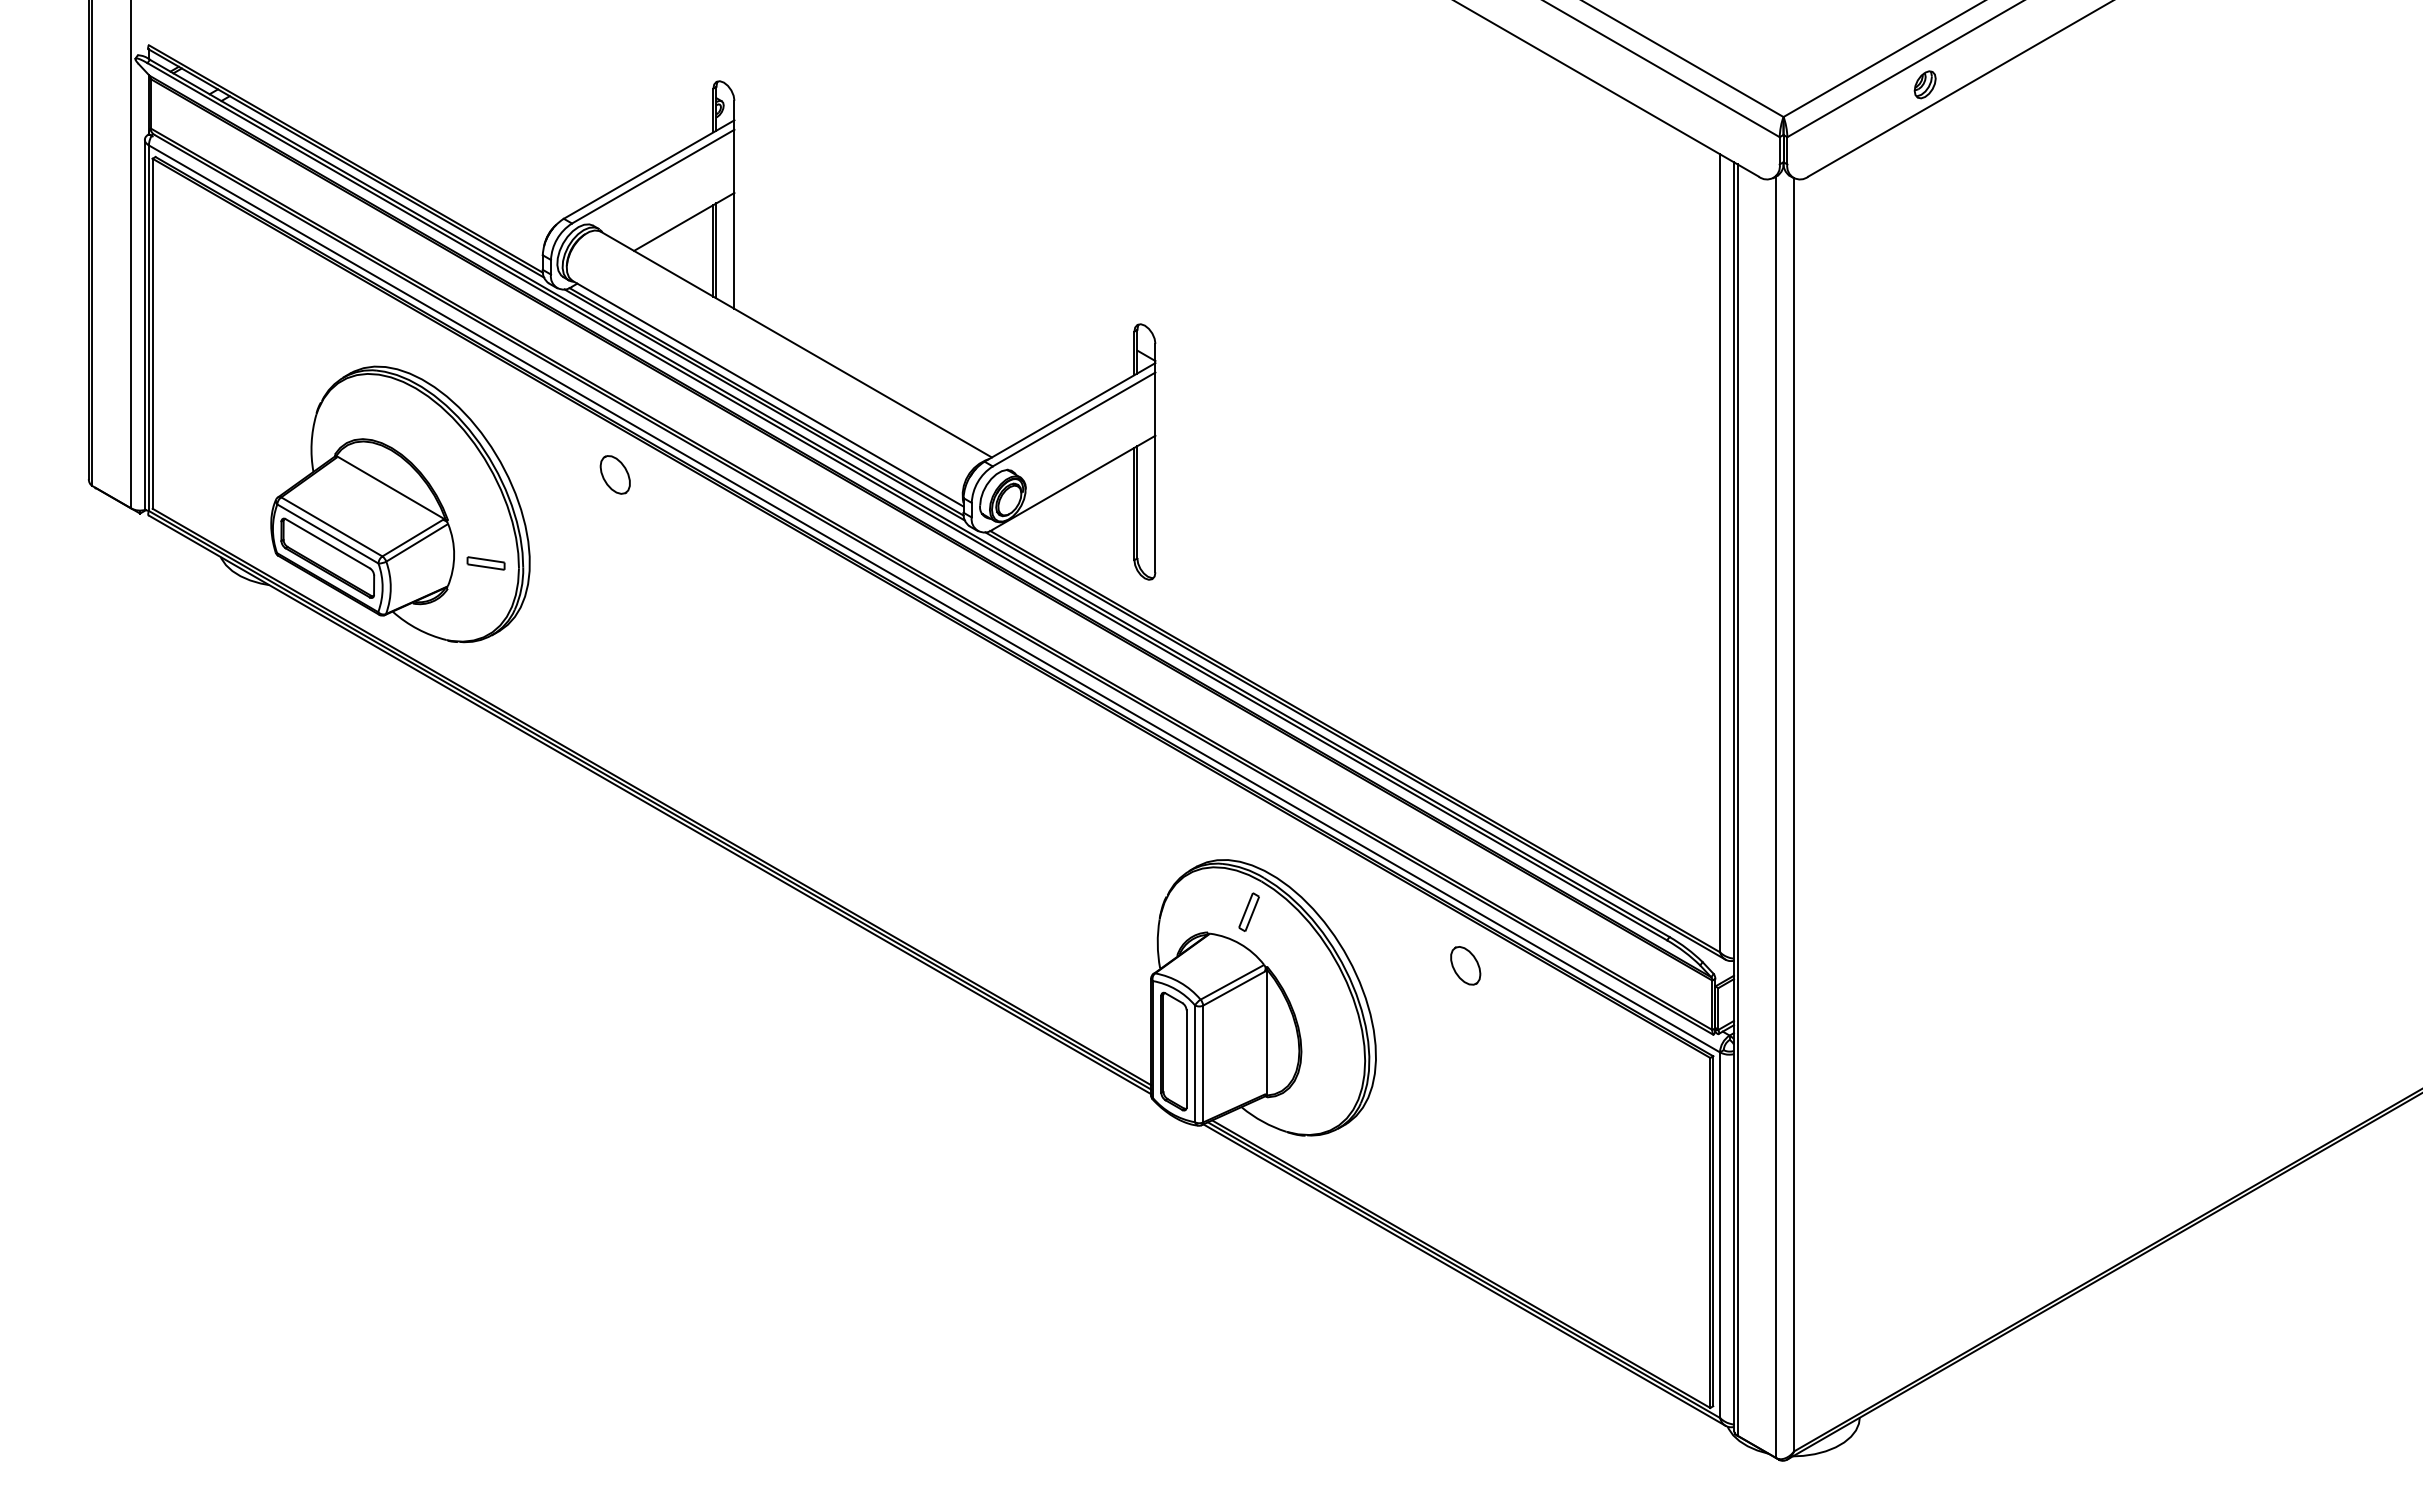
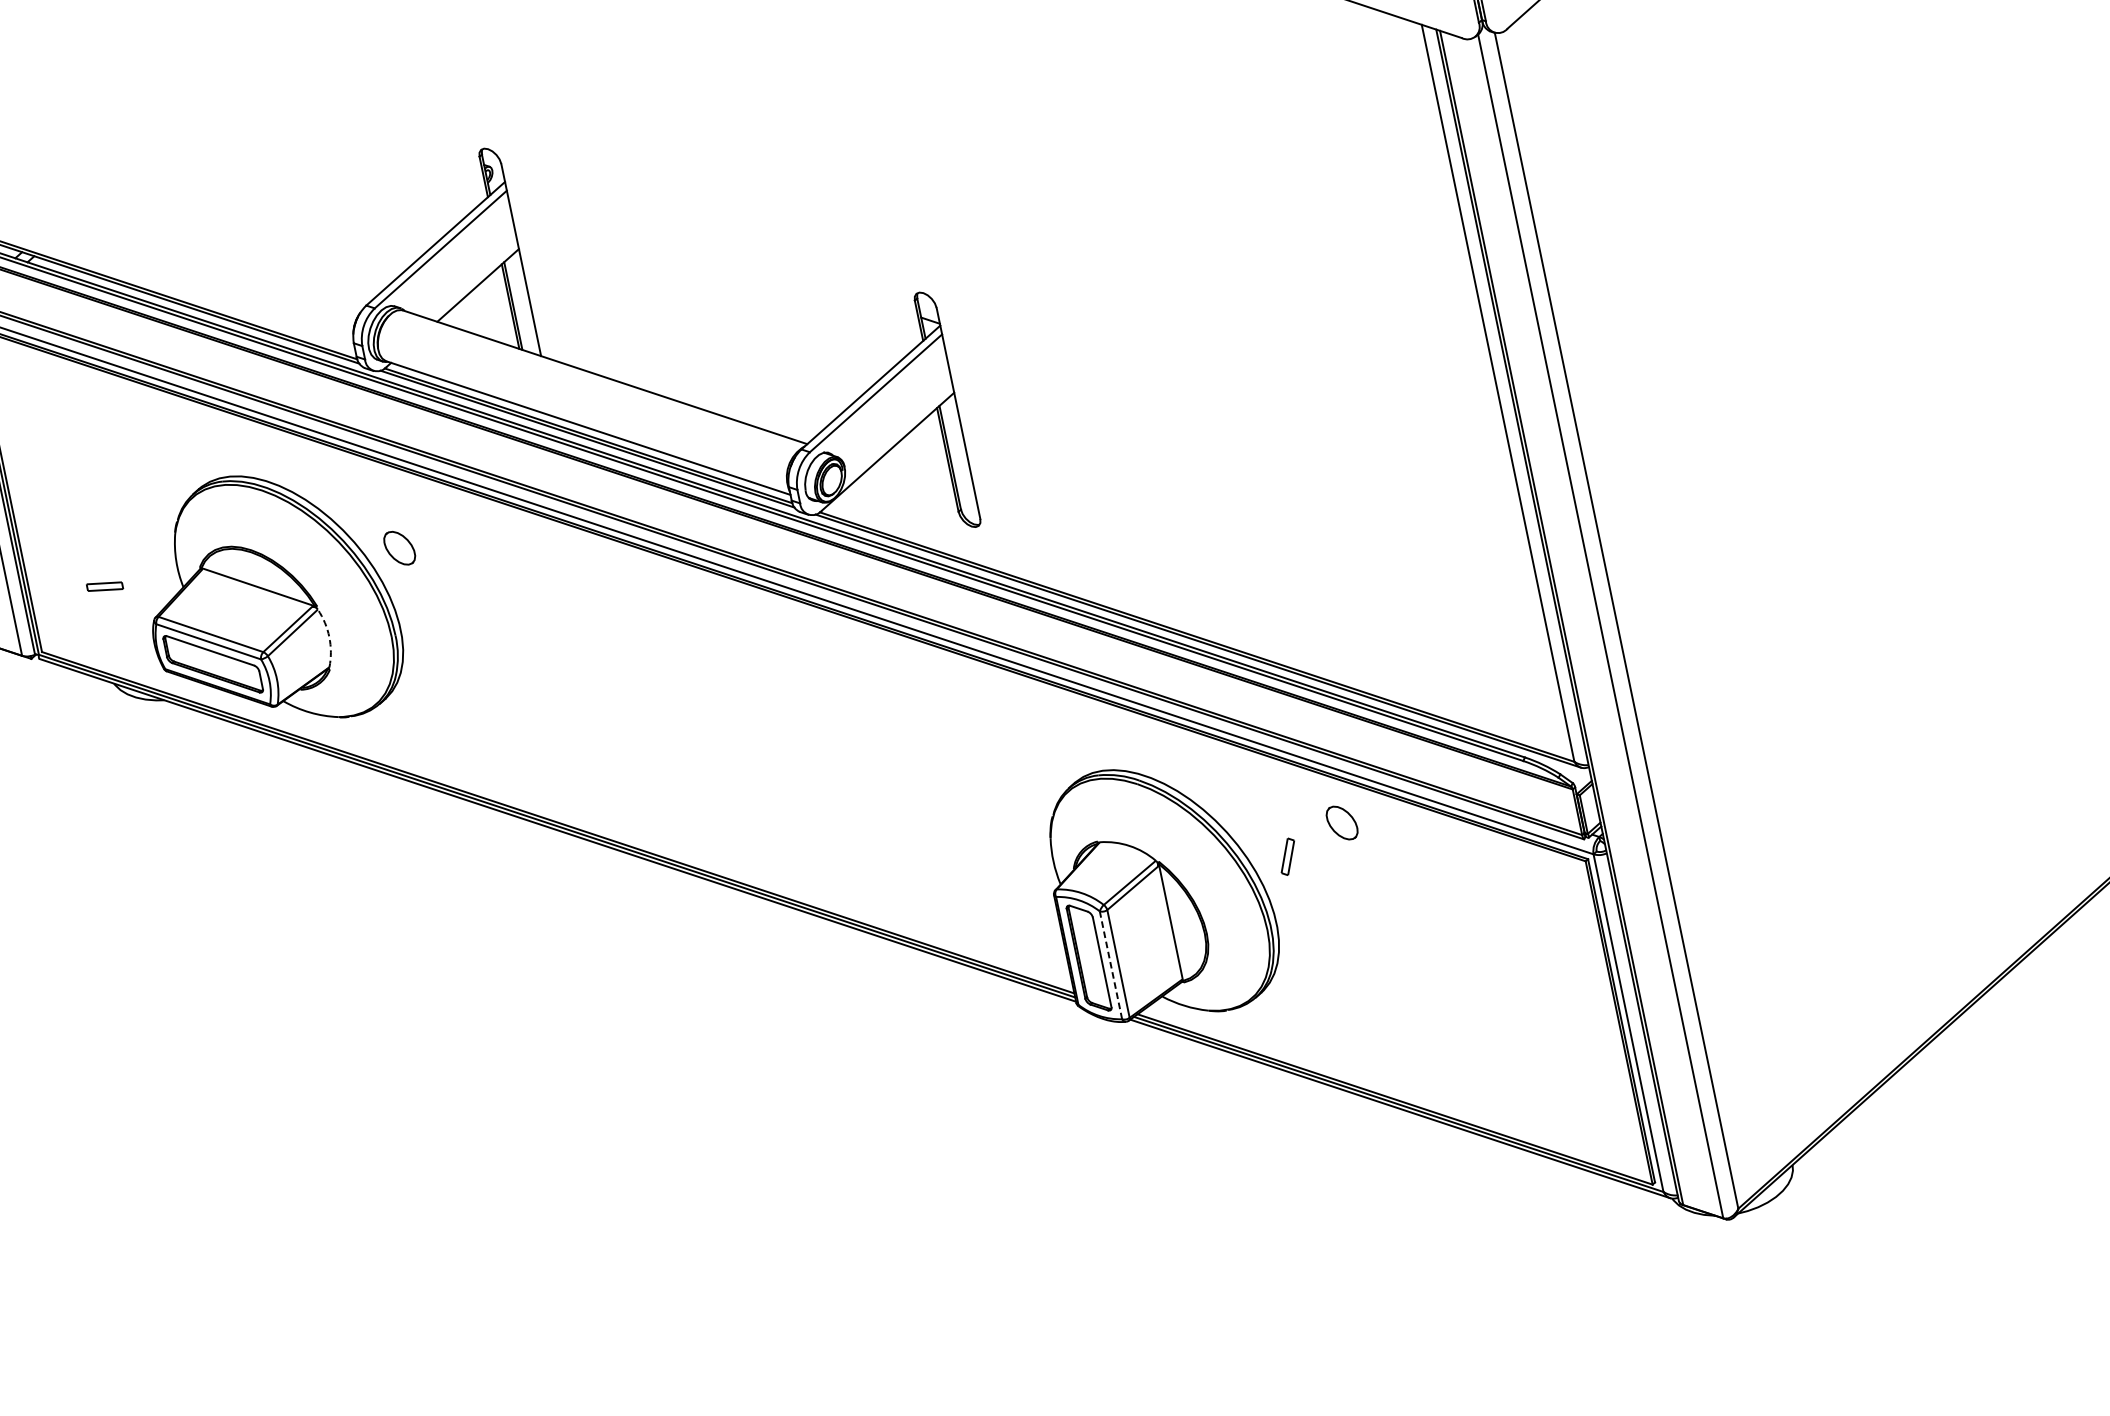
part: (614, 474) -> (398, 548), moved
arc: (454, 555) -> (329, 637), solid -> dashed
part: (485, 563) -> (104, 586), moved
part: (1248, 911) -> (1287, 856), moved
line: (1195, 1063) -> (1111, 964), solid -> dashed

